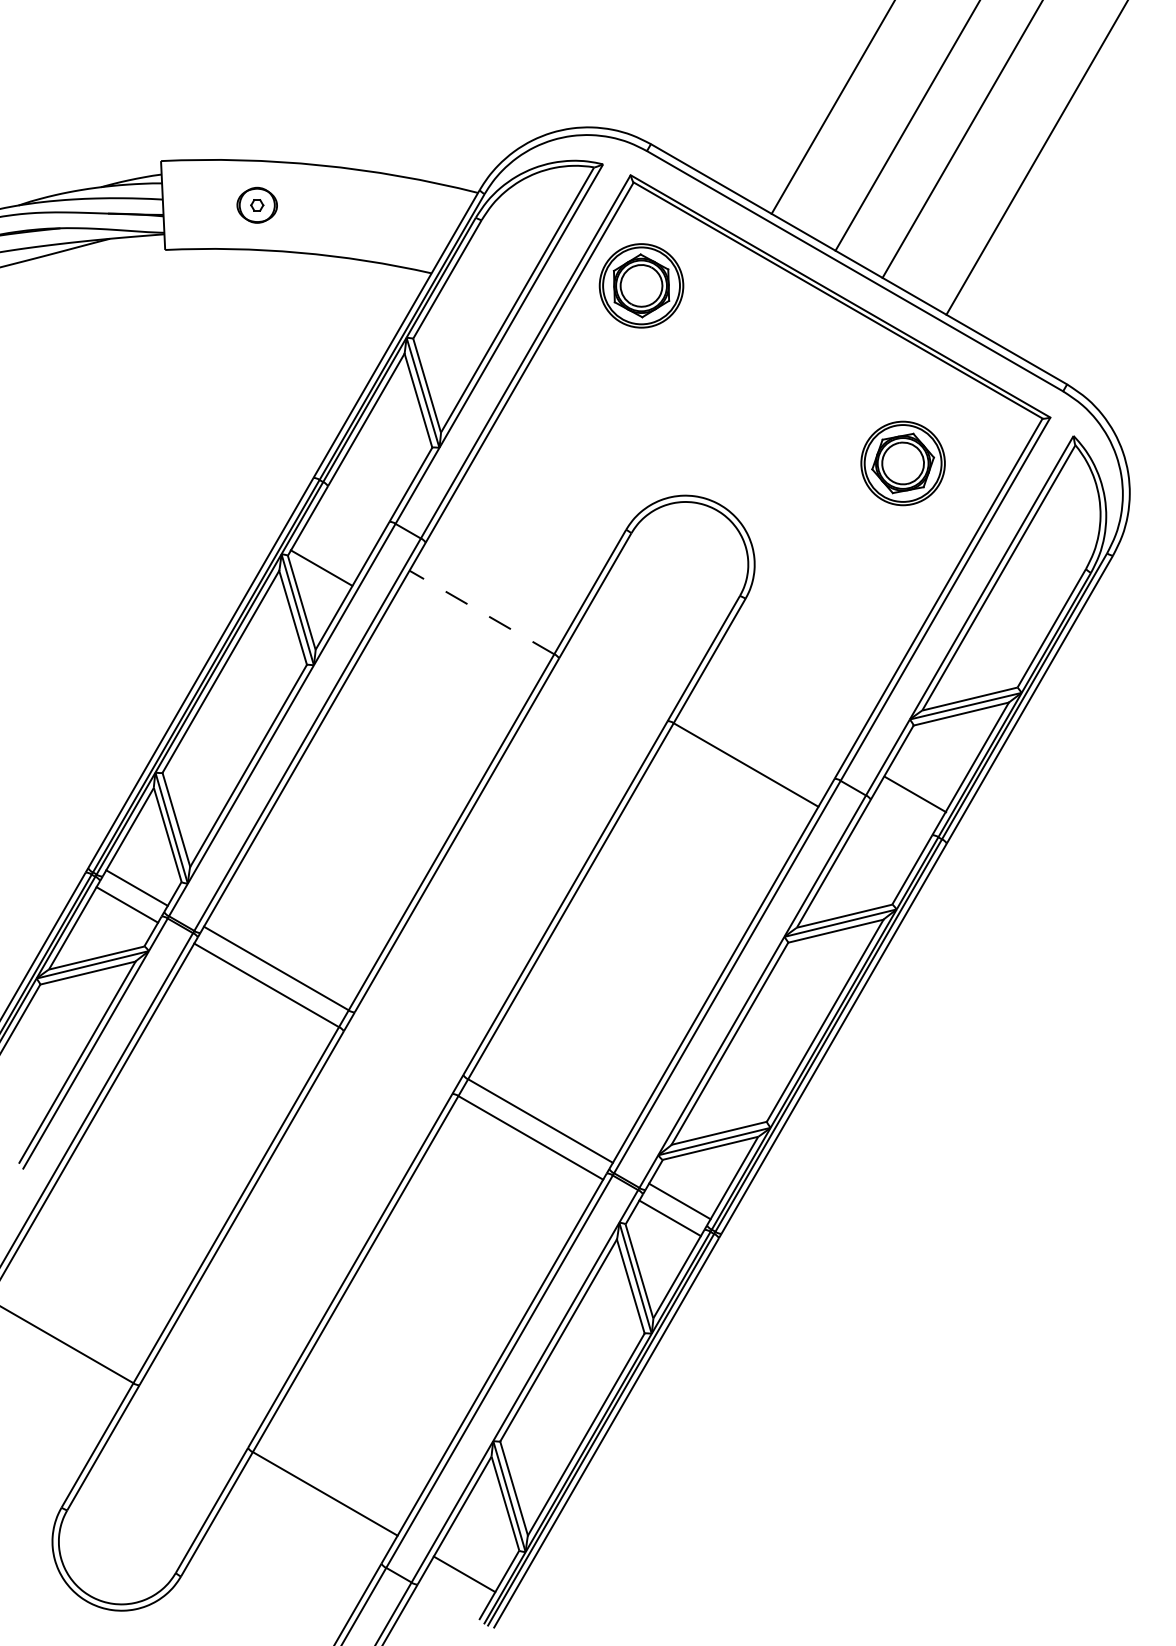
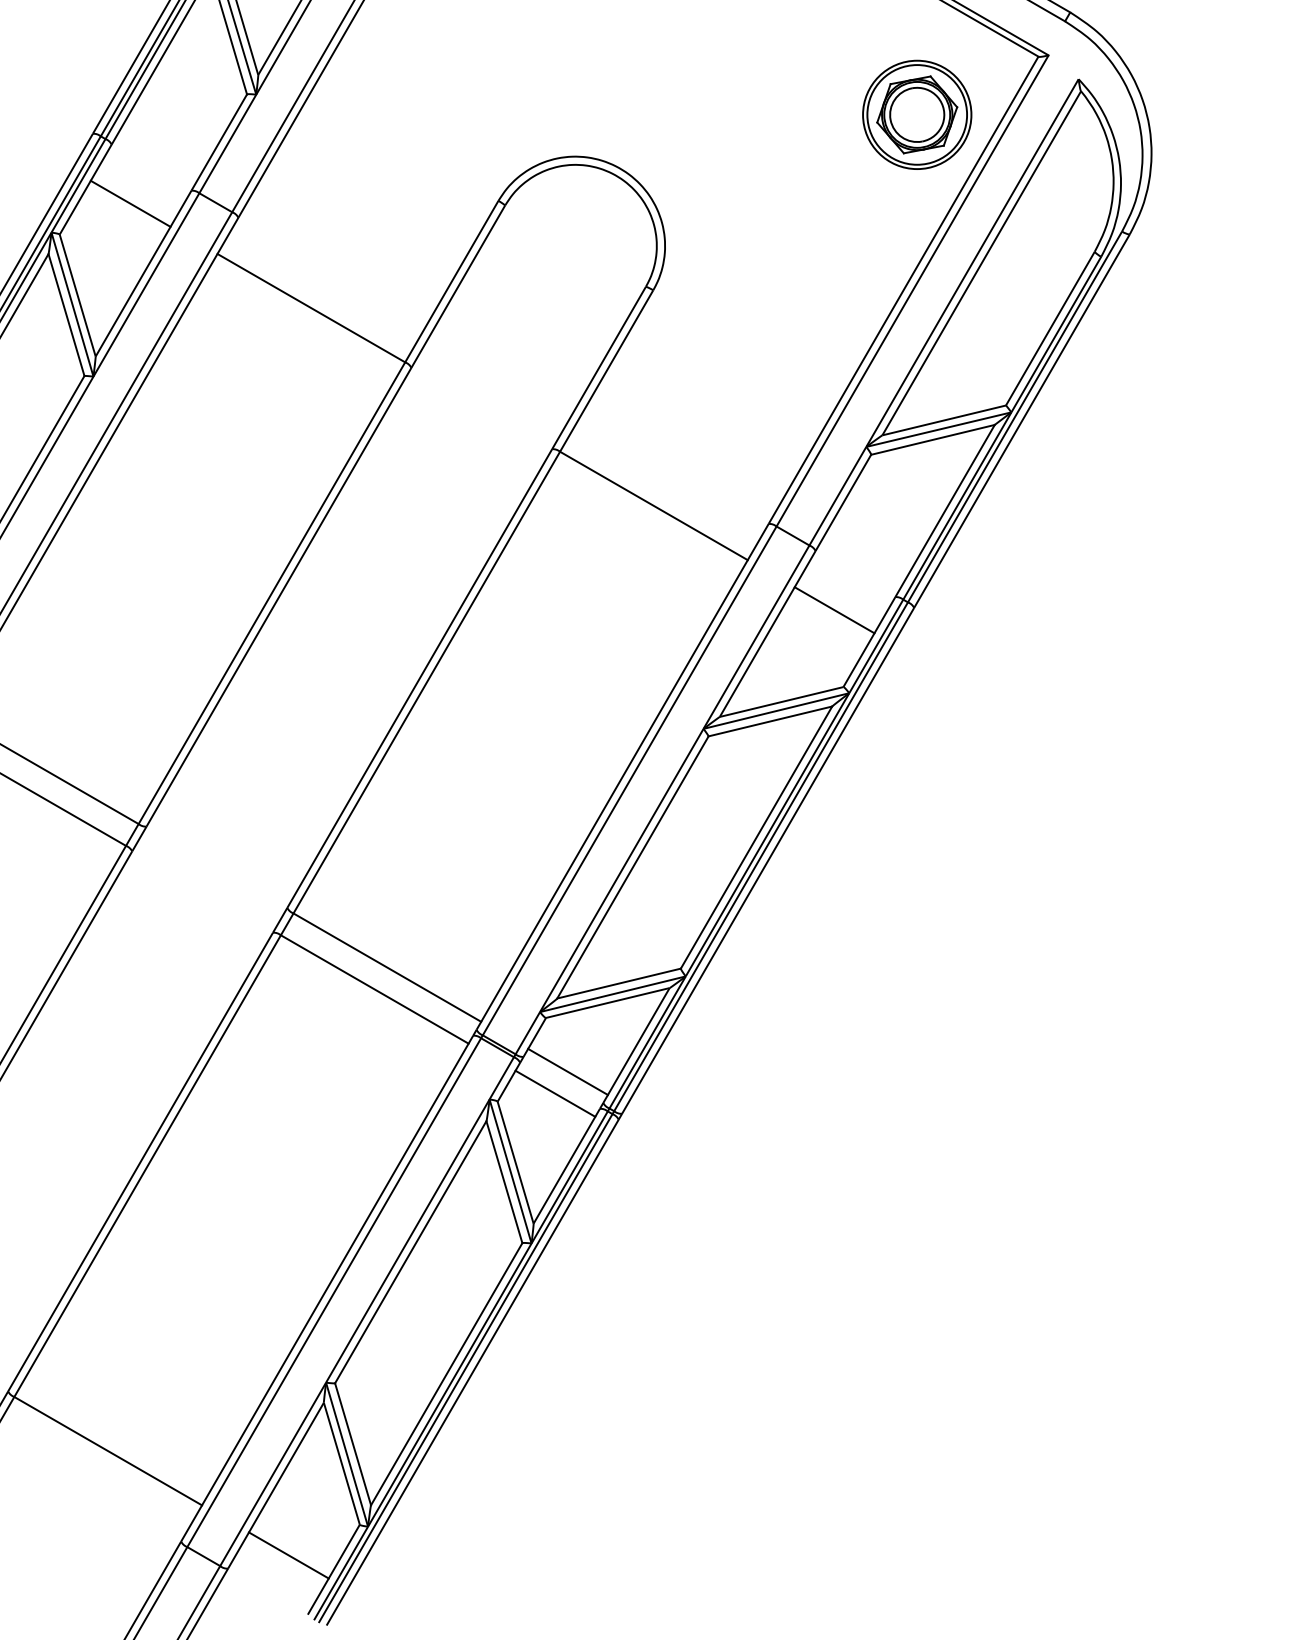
part: (902, 463) -> (916, 114), moved
line: (321, 567) -> (130, 203), moved
line: (481, 612) -> (310, 308), dashed -> solid
line: (915, 794) -> (834, 610), moved

